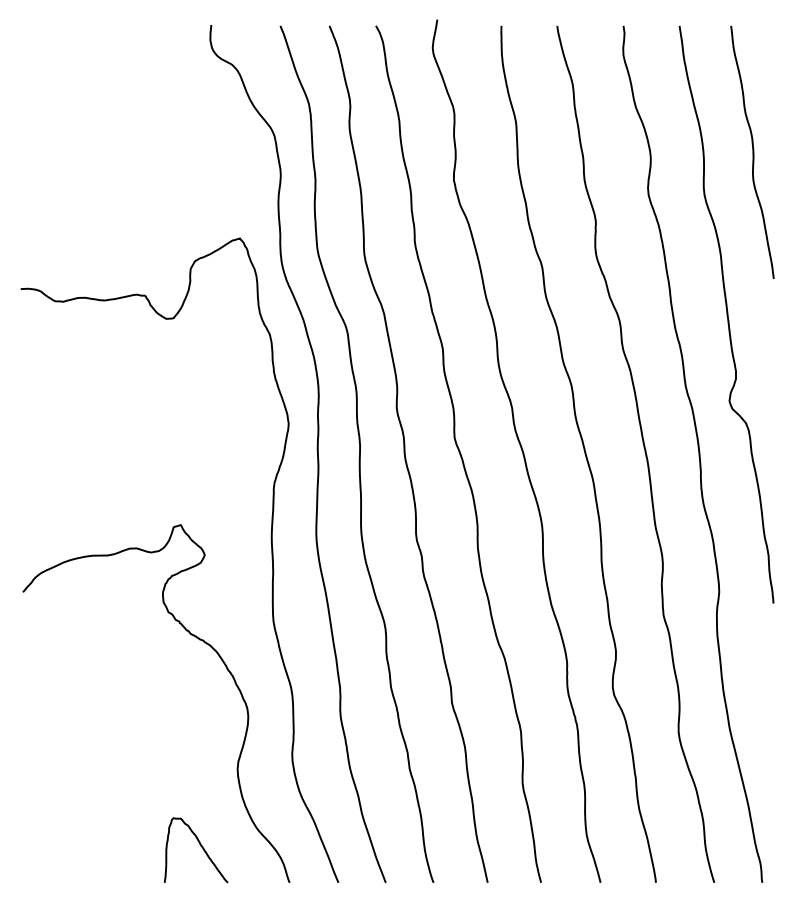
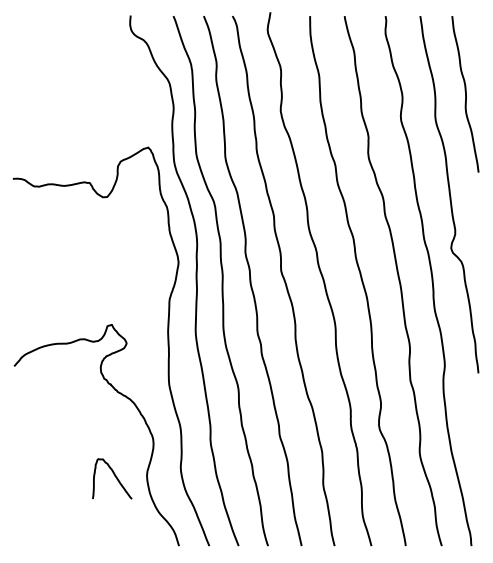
curve: (199, 846) -> (114, 476), moved

